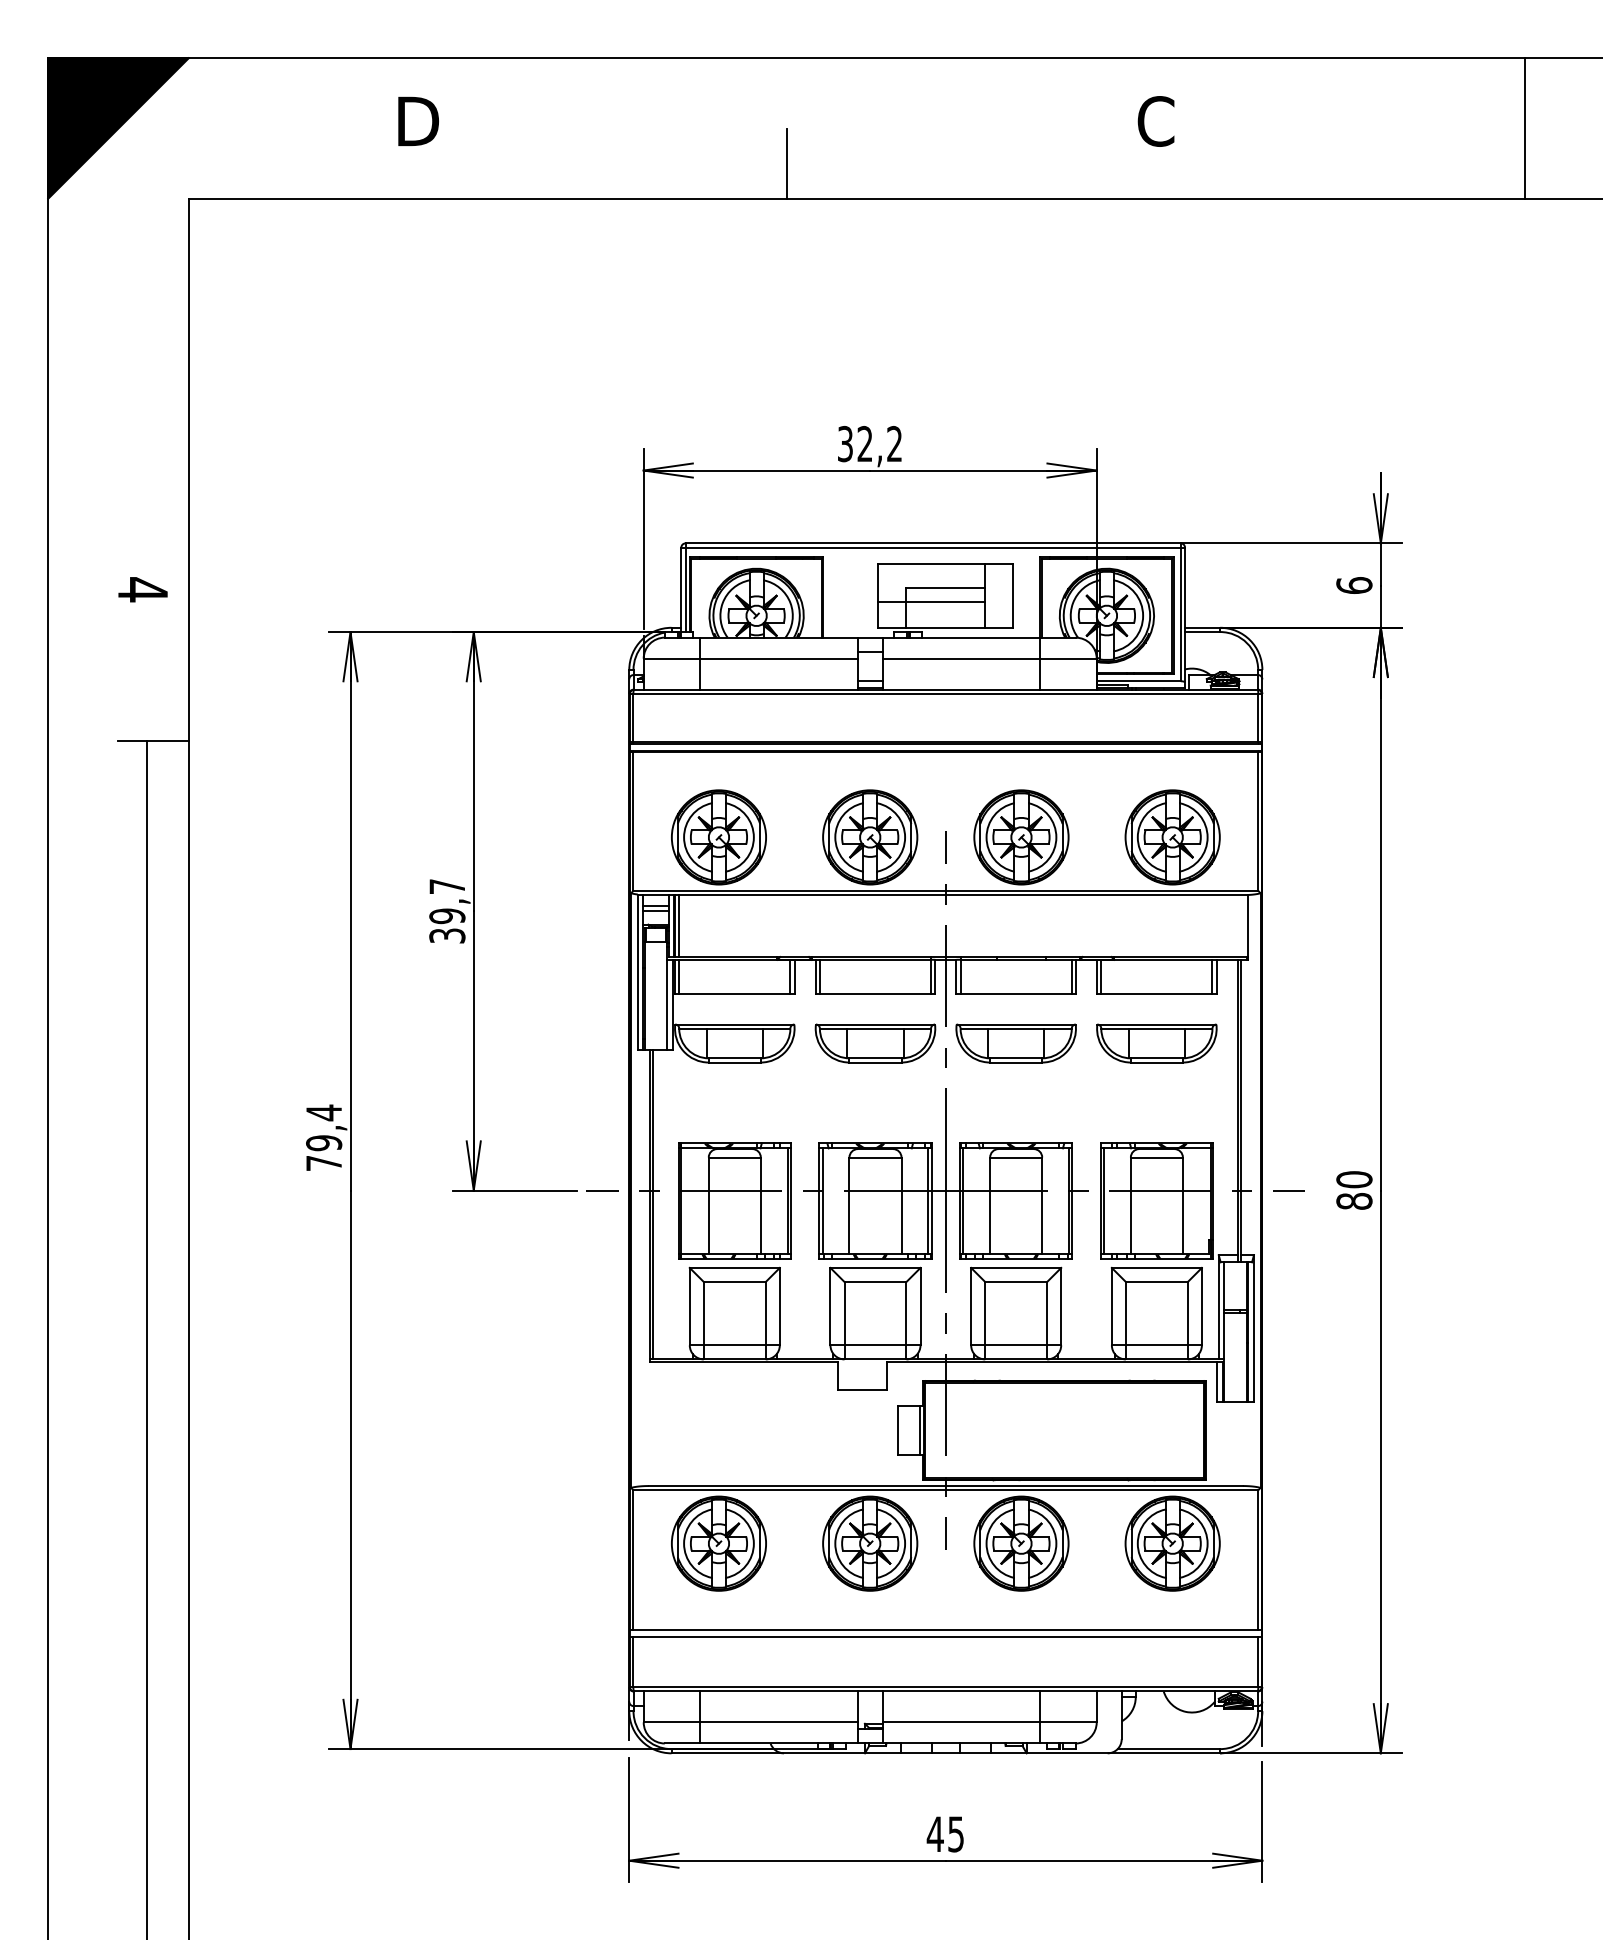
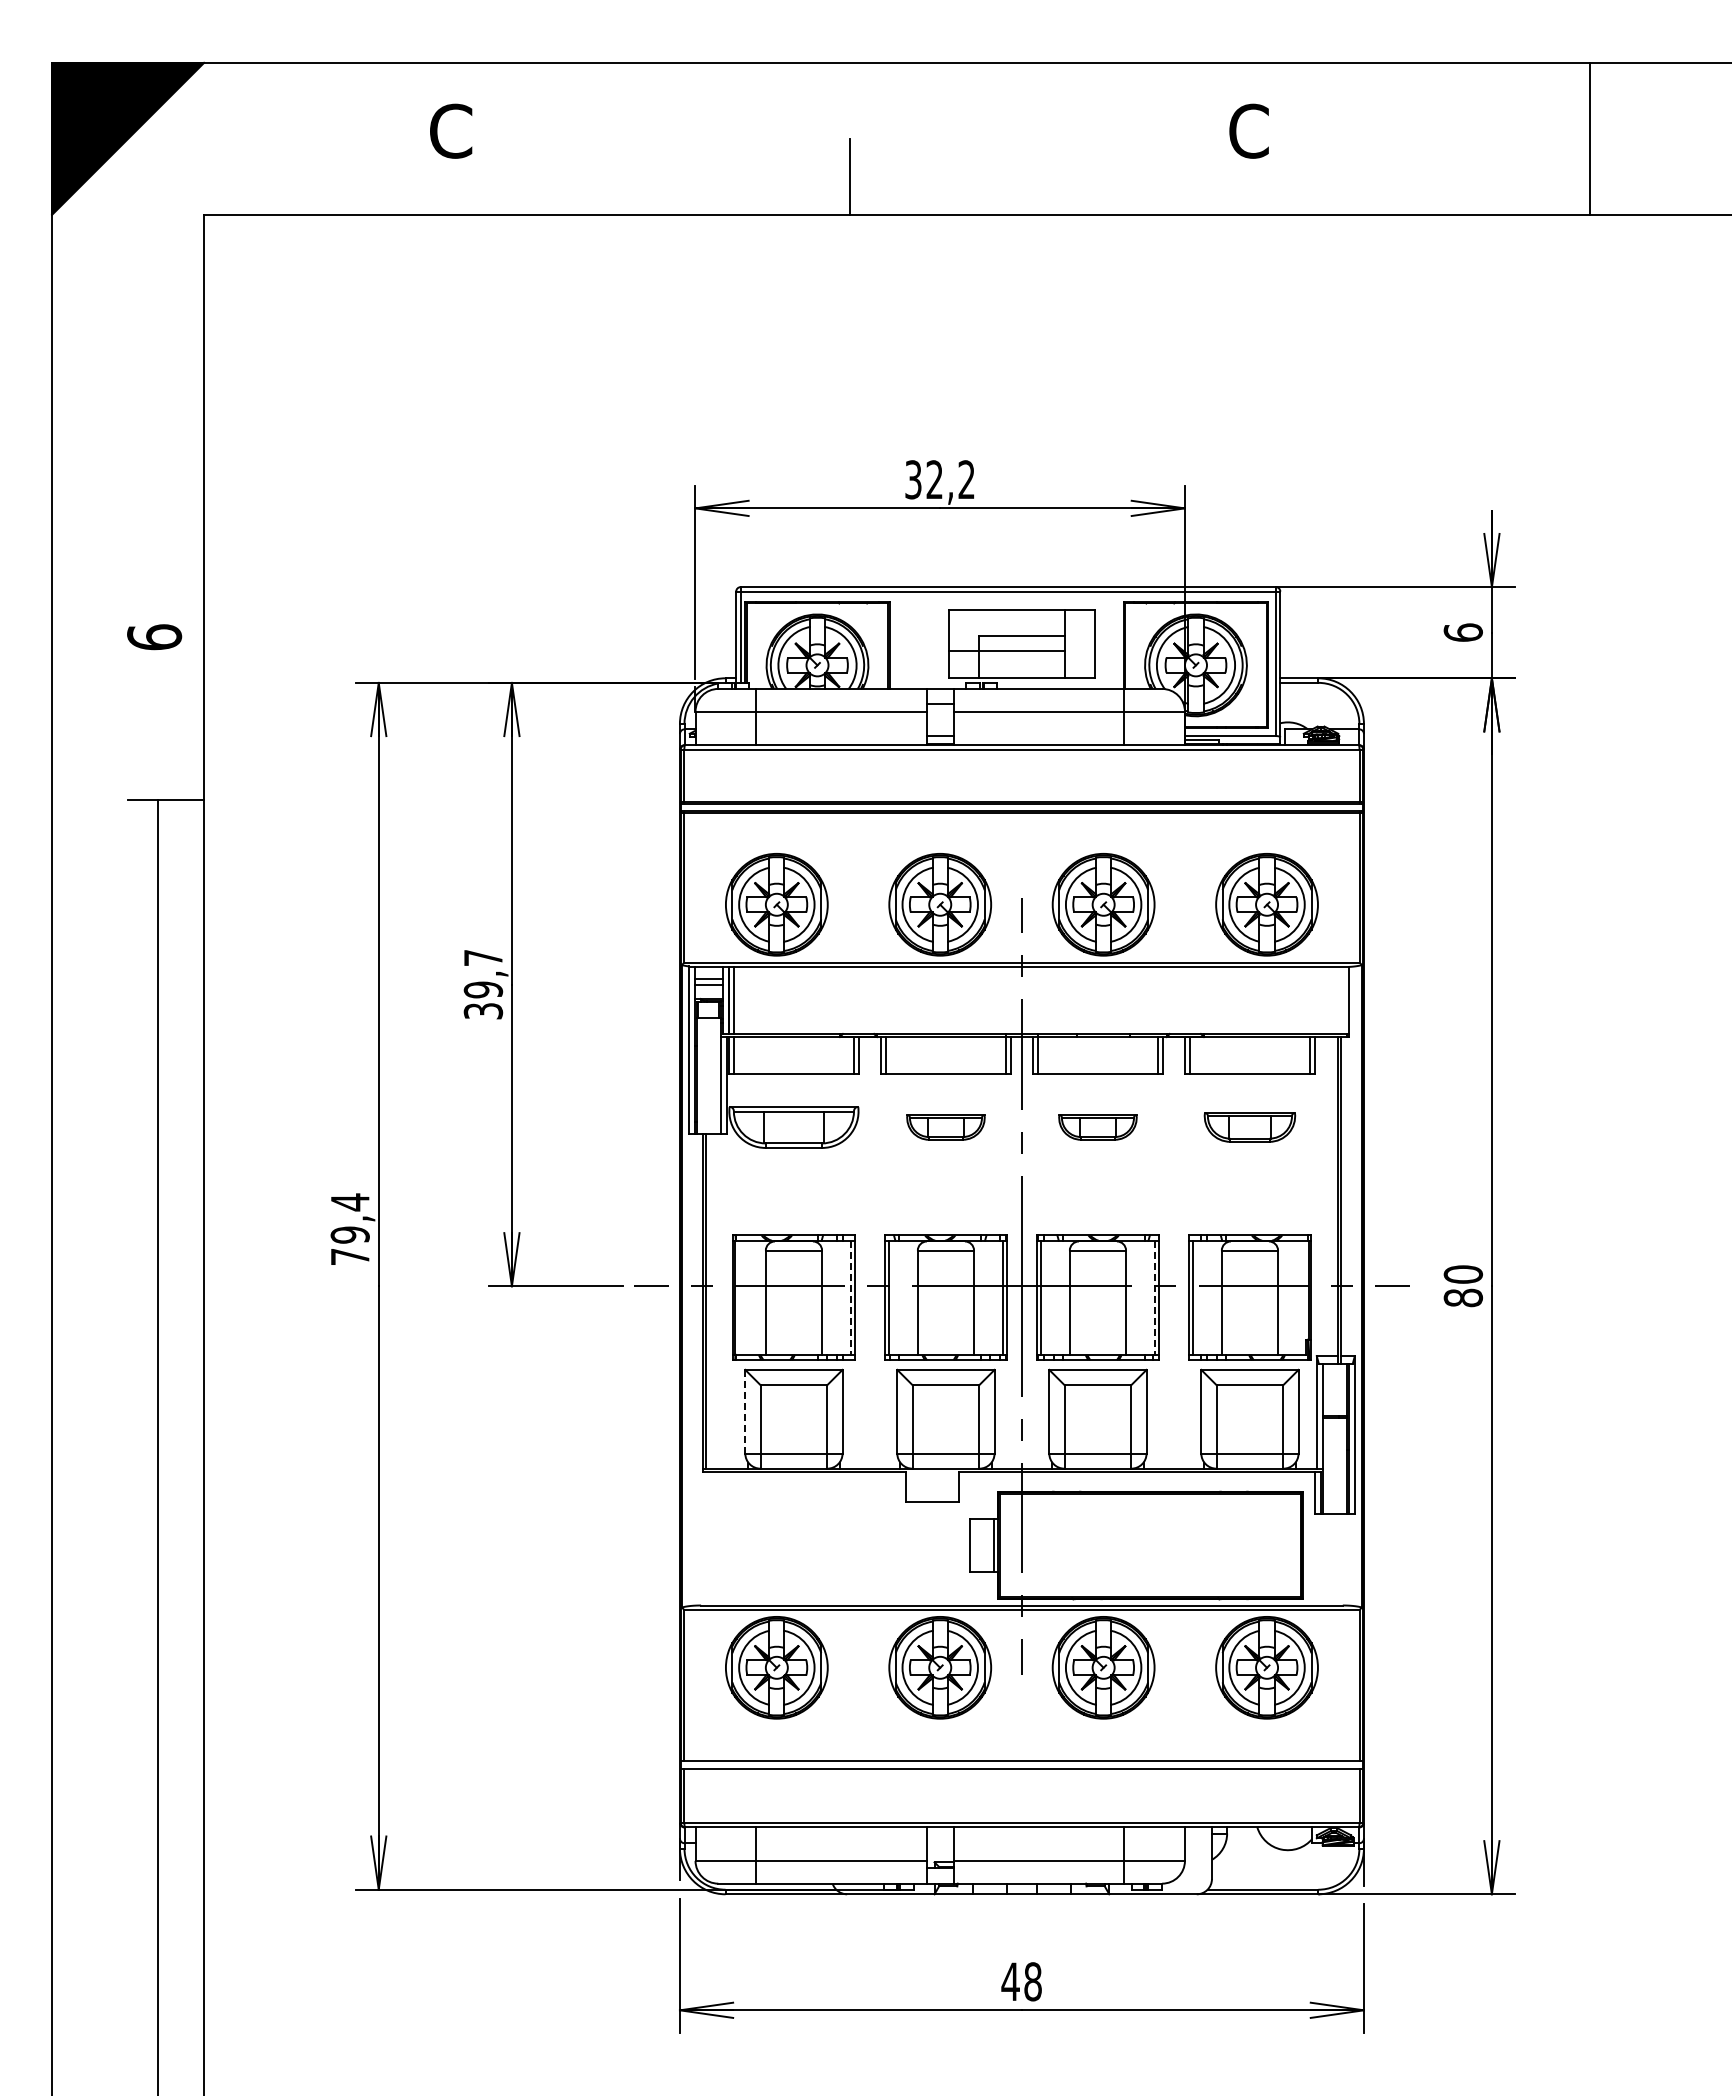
text: (418, 120) -> (452, 130), D -> C
line: (1525, 128) -> (1590, 138), moved
text: (142, 589) -> (154, 636), 4 -> 9
part: (875, 1043) -> (945, 1127), size x0.6
part: (1015, 1043) -> (1097, 1127), size x0.6
part: (1156, 1043) -> (1249, 1127), size x0.7
line: (787, 1200) -> (850, 1297), solid -> dashed
line: (1068, 1200) -> (1154, 1297), solid -> dashed
line: (689, 1306) -> (745, 1411), solid -> dashed
text: (955, 1834) -> (1032, 1981), 45 -> 48

